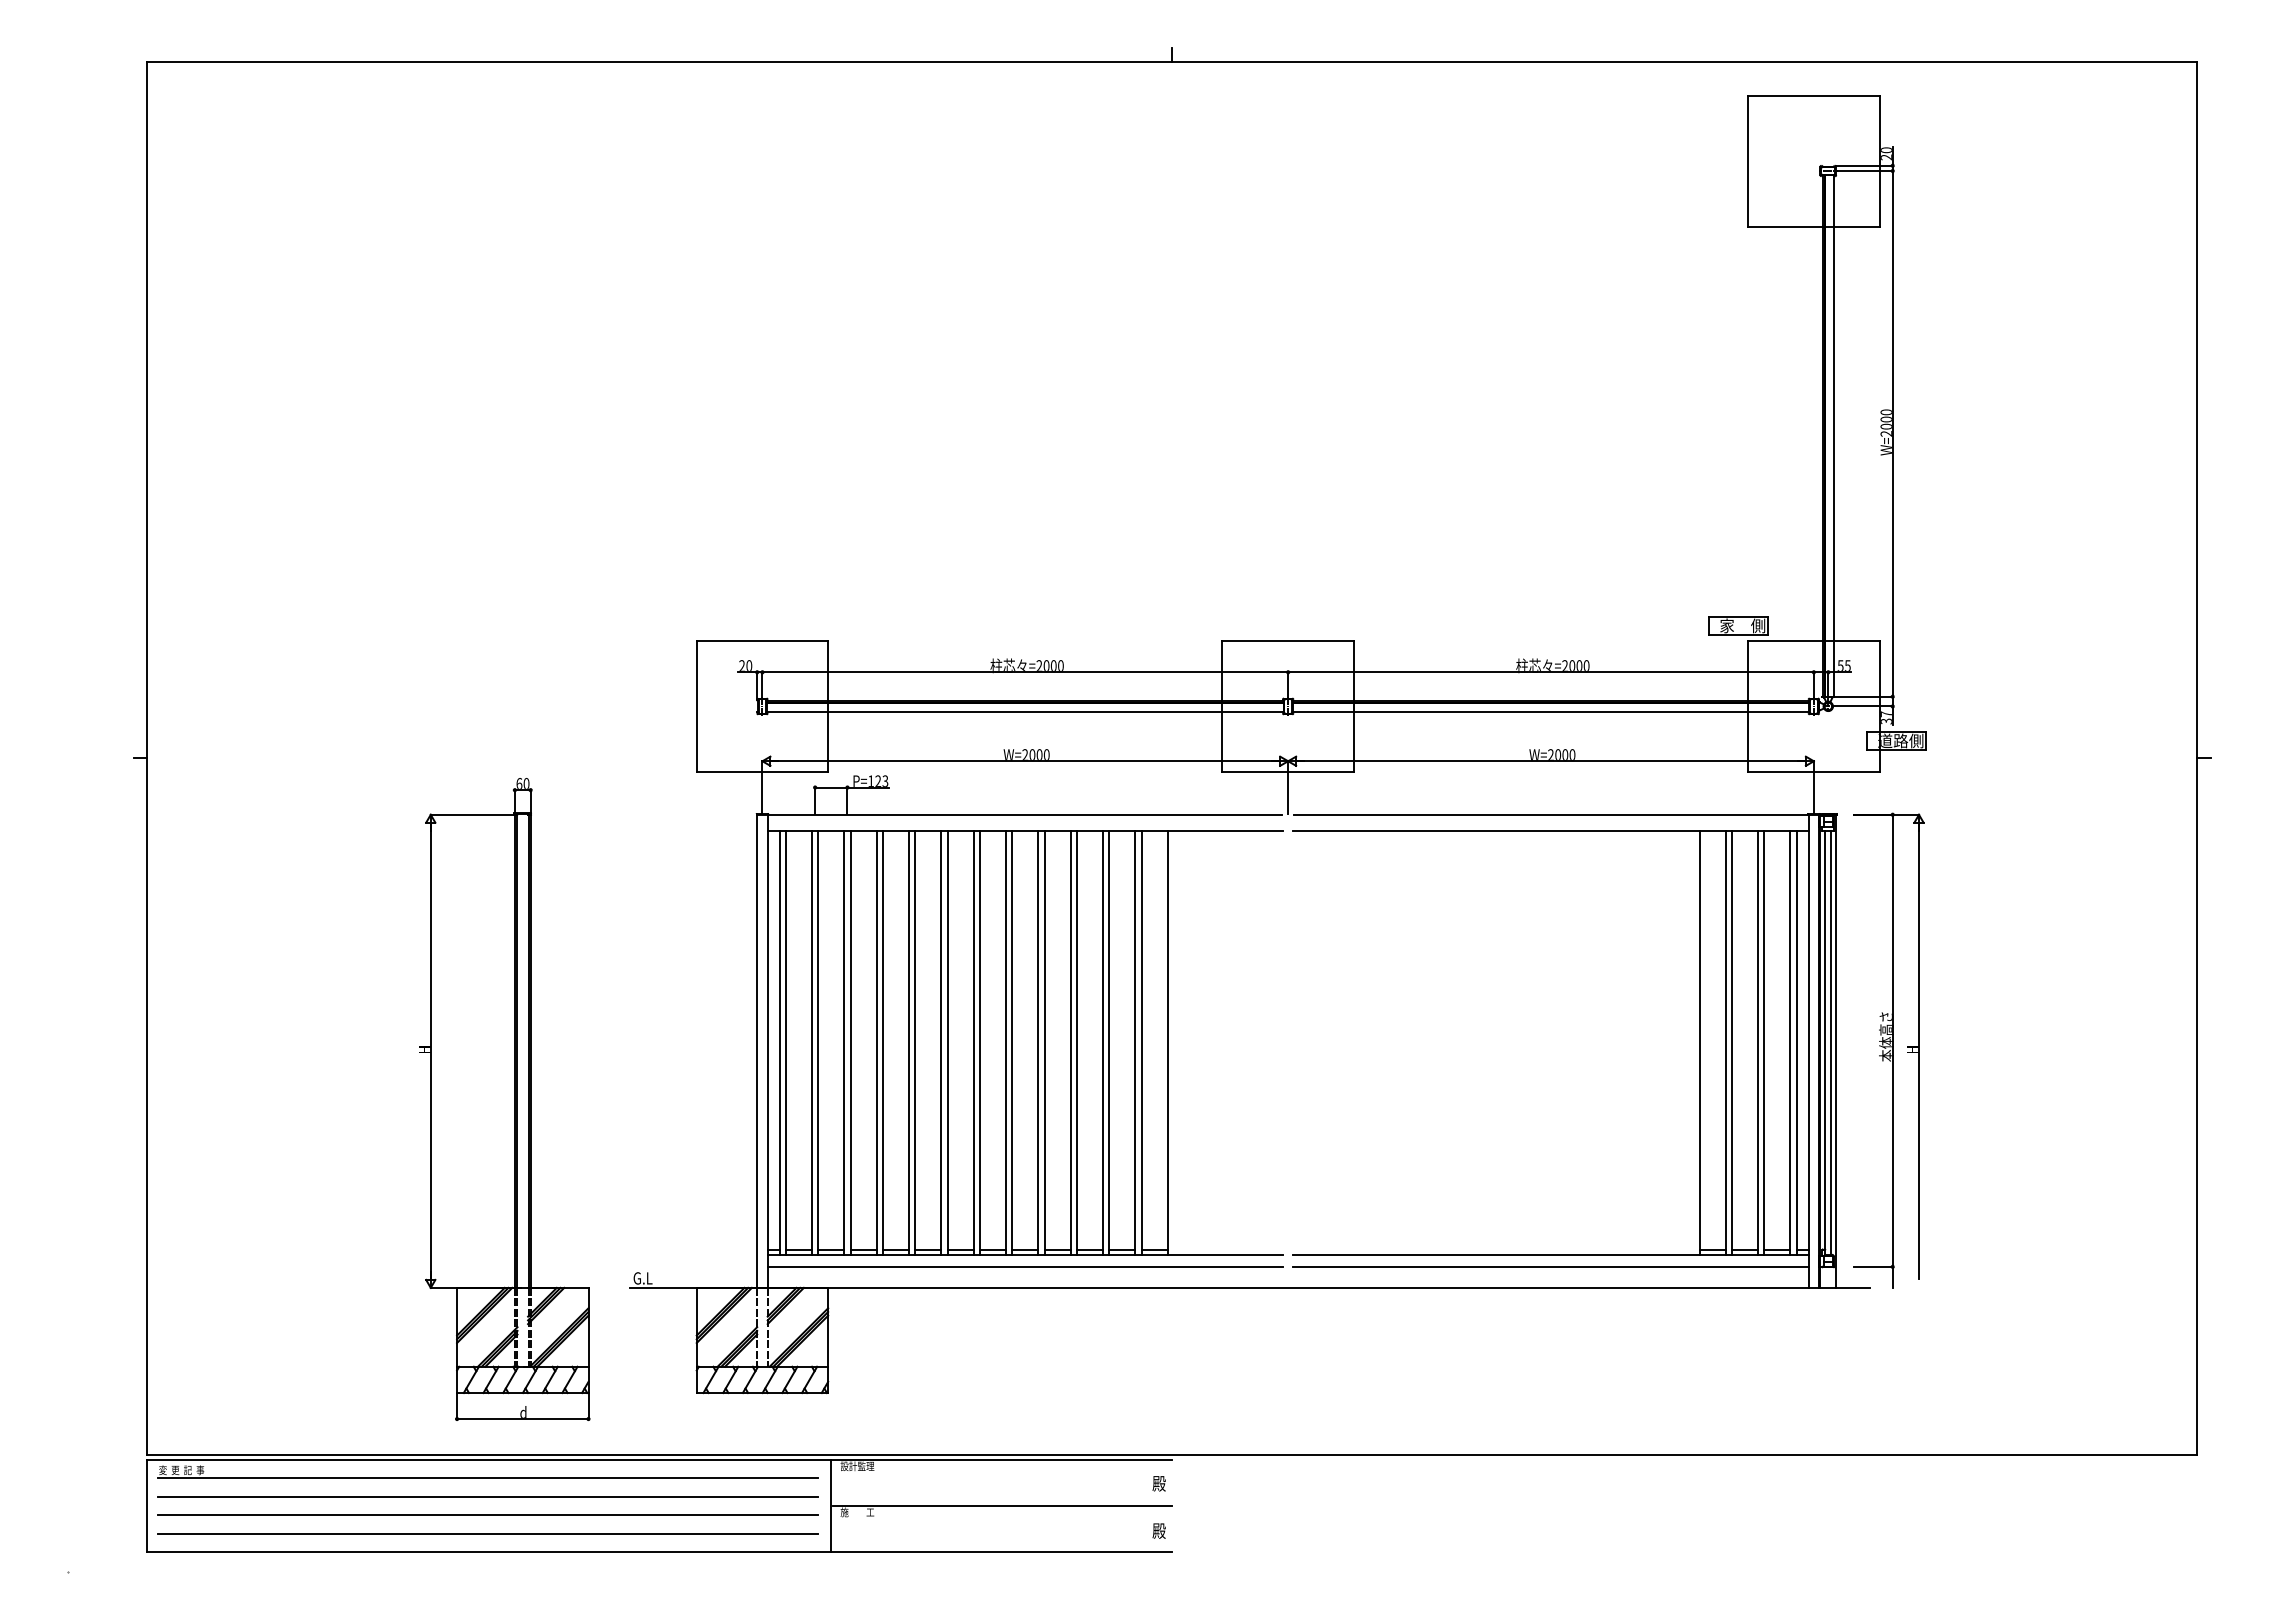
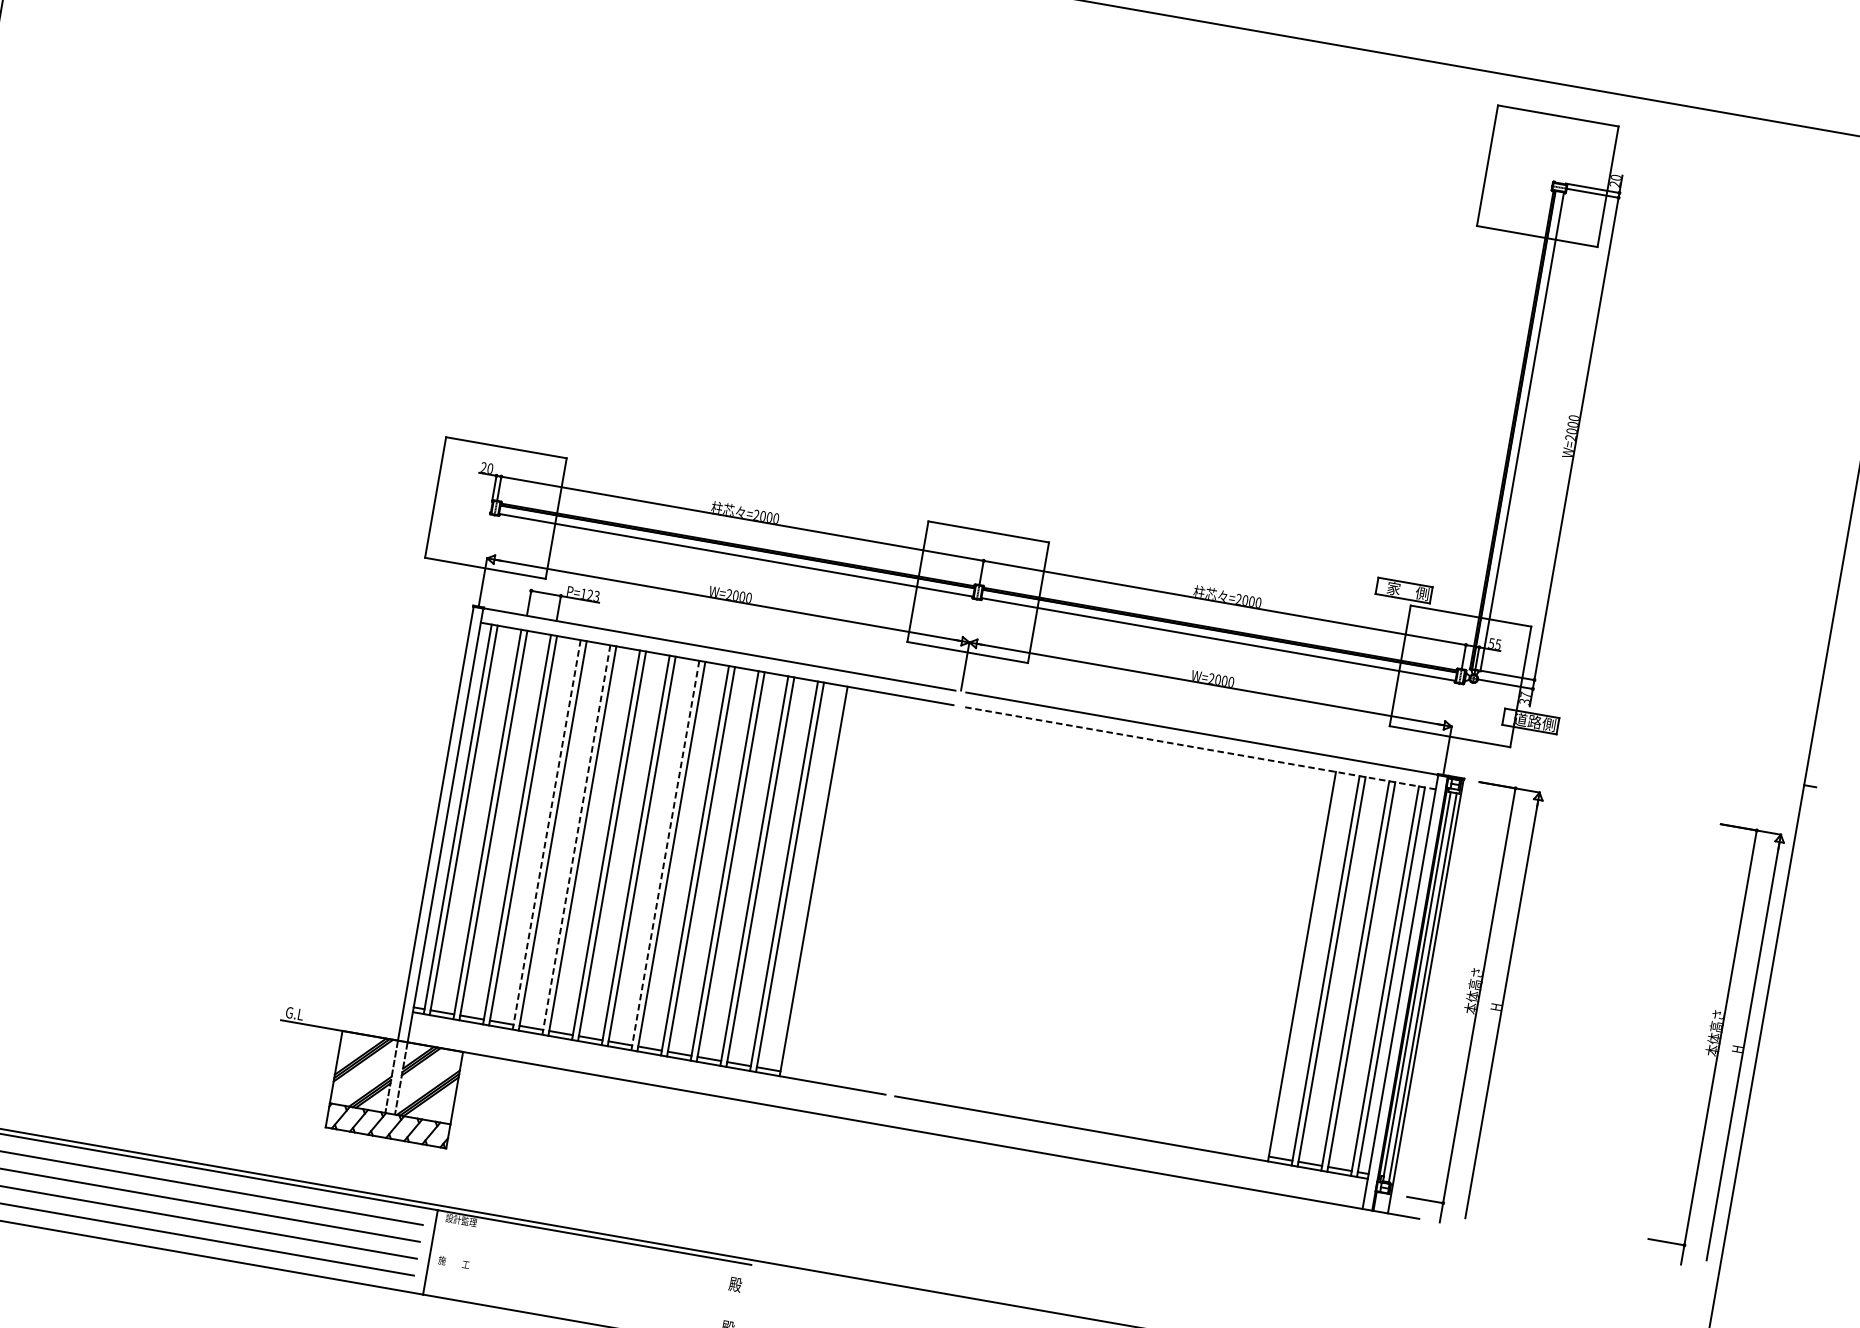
line: (1551, 830) -> (1199, 748), solid -> dashed
line: (876, 1043) -> (546, 835), solid -> dashed
line: (908, 1043) -> (575, 840), solid -> dashed
line: (1005, 1043) -> (664, 856), solid -> dashed
part: (2151, 1050) -> (1715, 1046), added
part: (504, 1099) -> (196, 827), removed
line: (1024, 1266) -> (646, 1063), removed
line: (1550, 1266) -> (1129, 1148), removed
line: (1002, 1505) -> (588, 1279), removed

